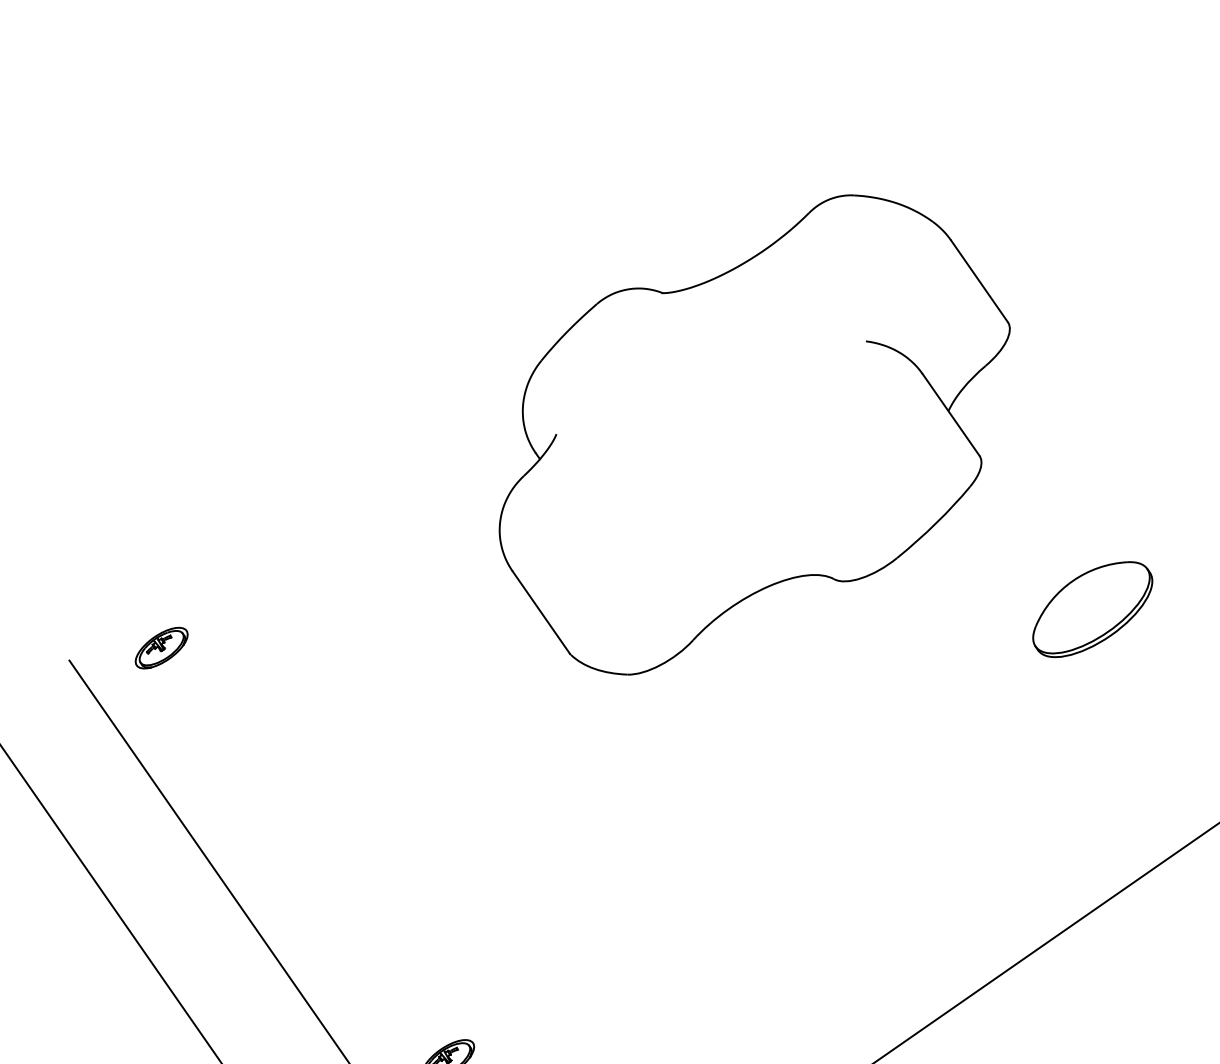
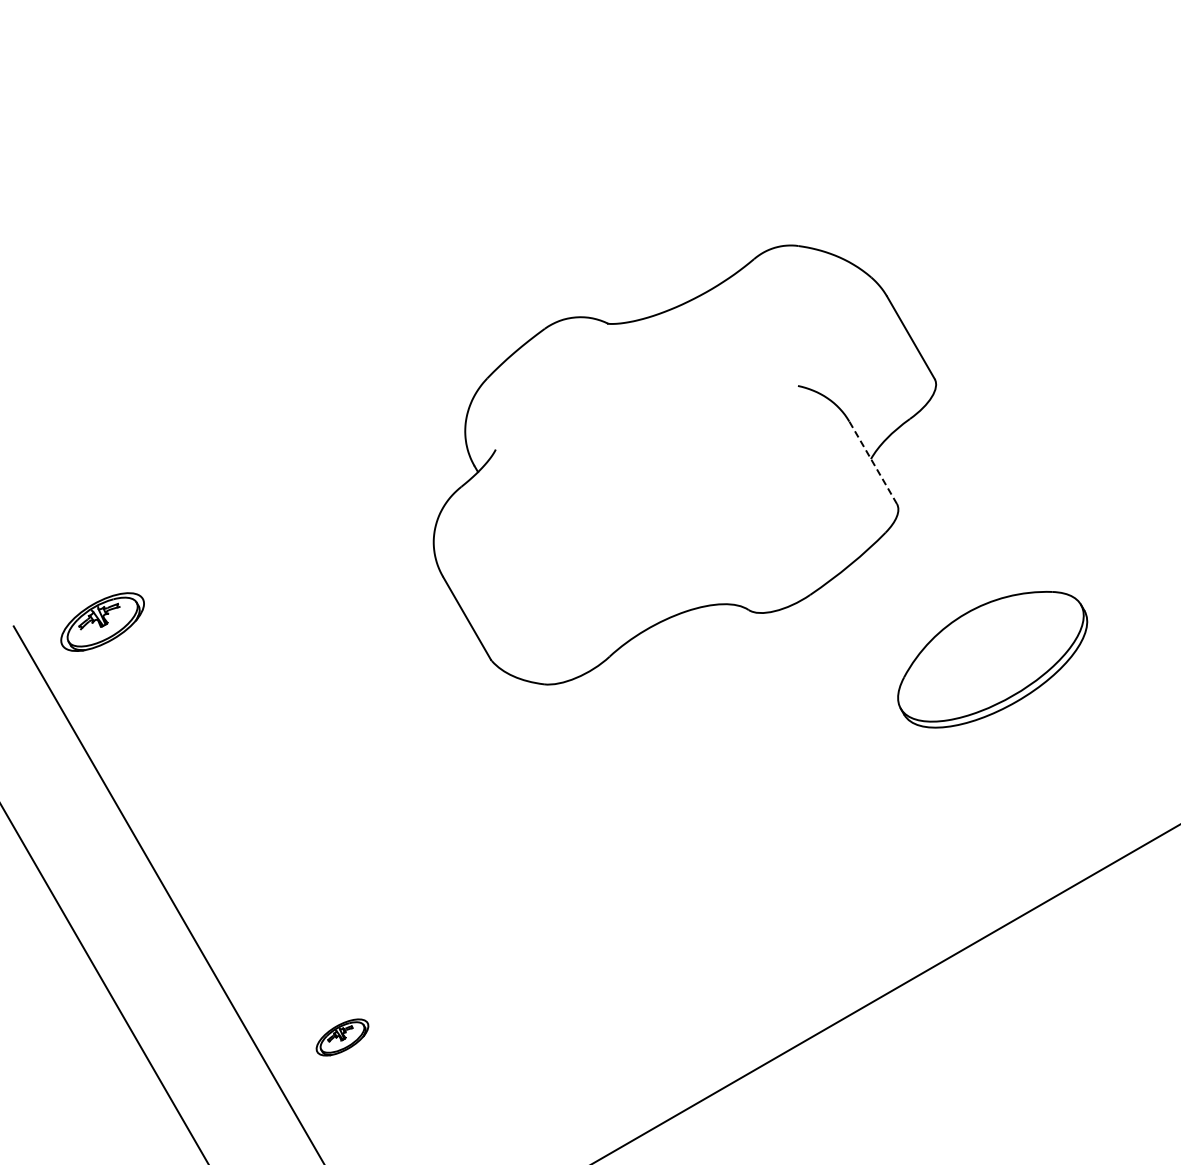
line: (951, 414) -> (873, 462), solid -> dashed
part: (1092, 609) -> (992, 659), size x1.6
part: (161, 647) -> (102, 621), size x1.6

